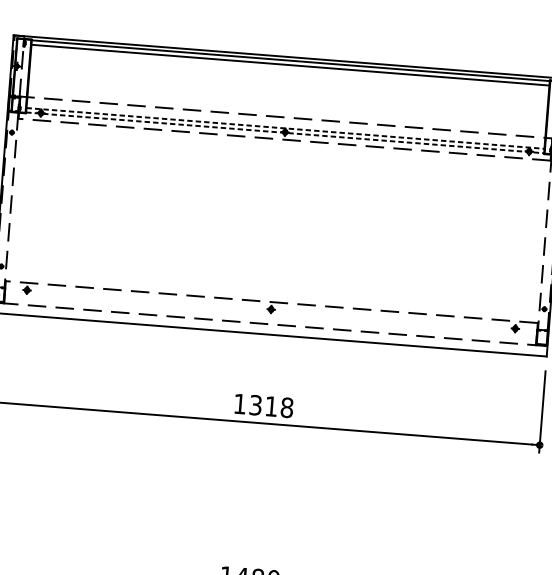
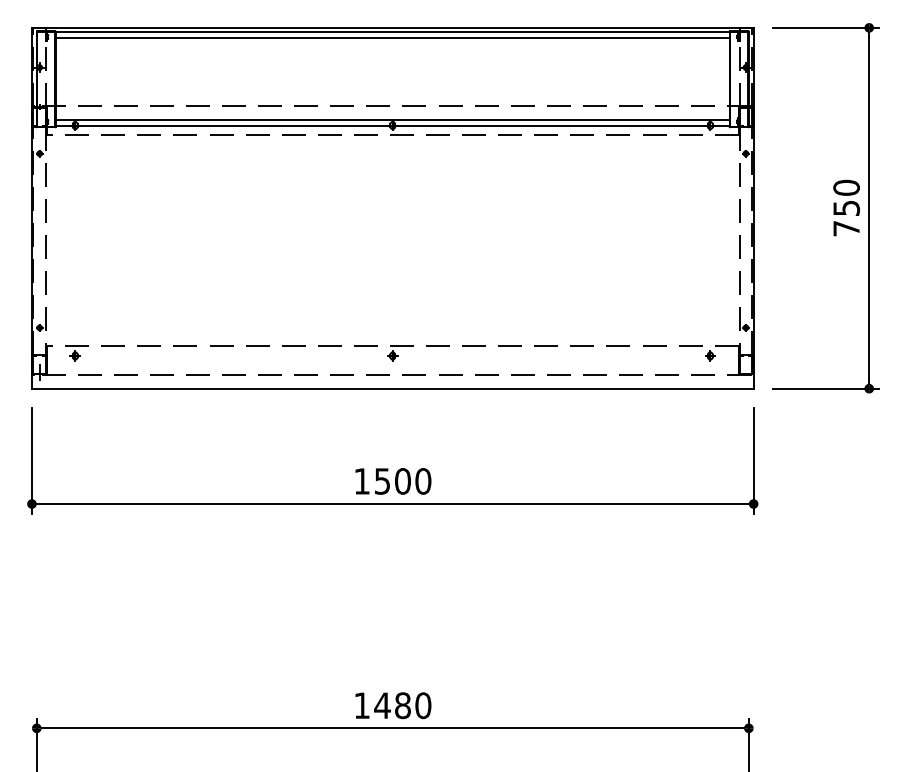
line: (285, 128) -> (392, 120), dashed -> solid
line: (284, 133) -> (392, 126), dashed -> solid
text: (271, 406) -> (403, 481), 1318 -> 1500

